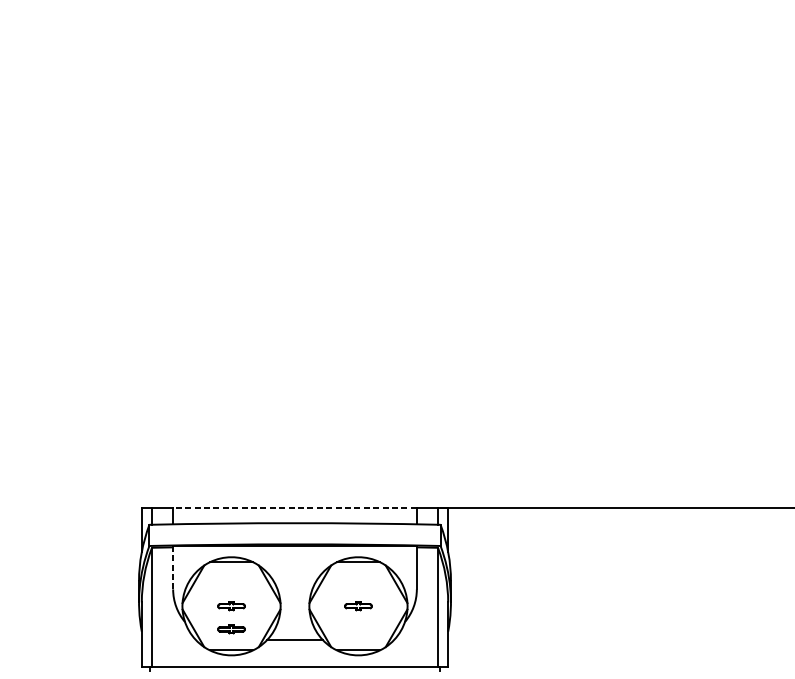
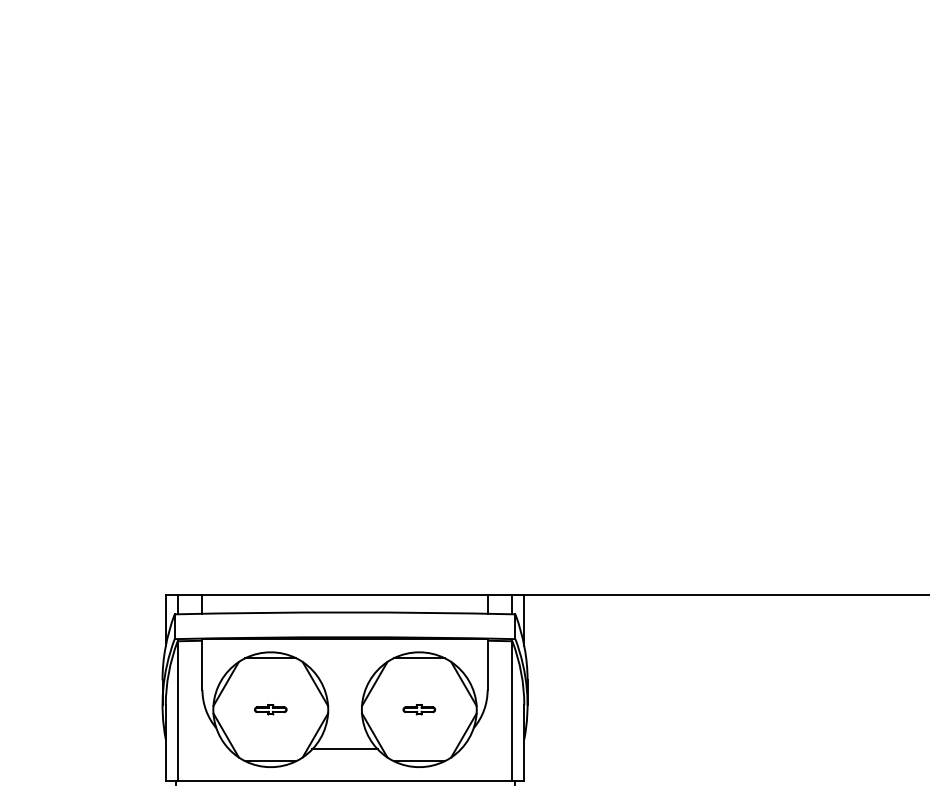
line: (295, 507) -> (345, 594), dashed -> solid
line: (173, 567) -> (202, 664), dashed -> solid
part: (231, 629) -> (270, 736), removed

